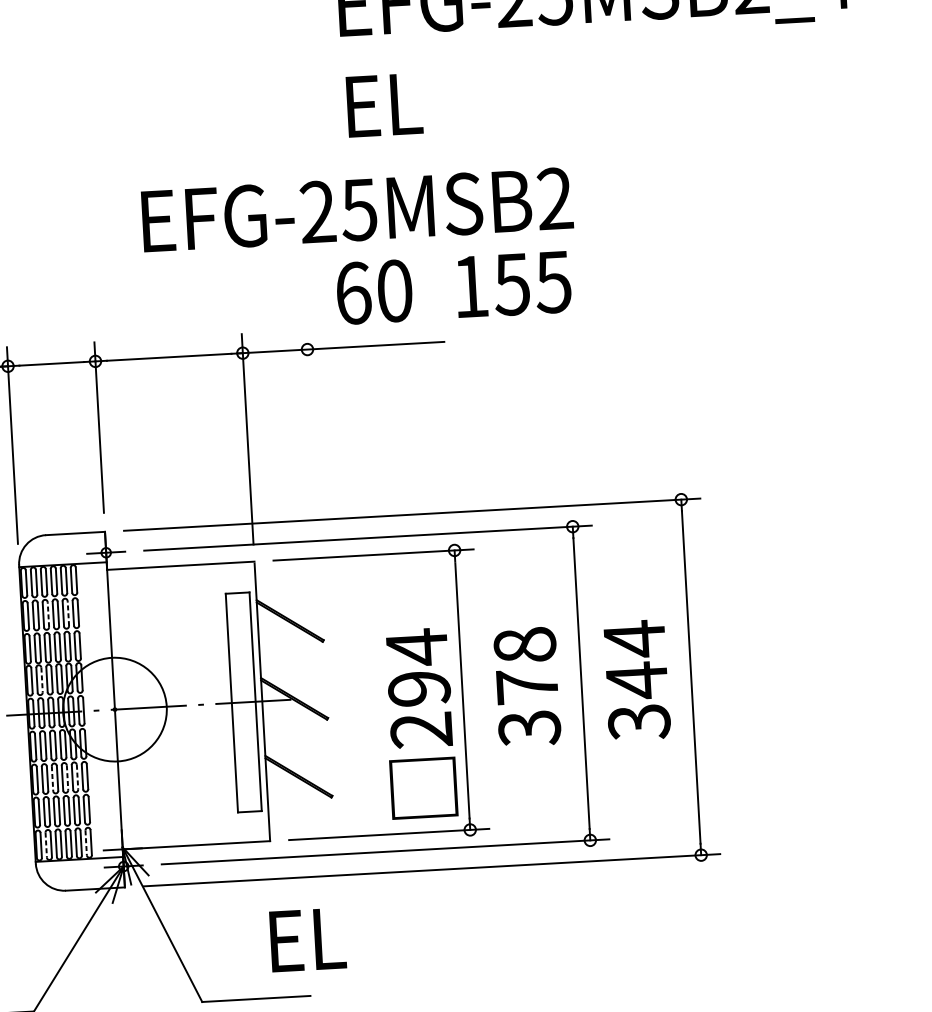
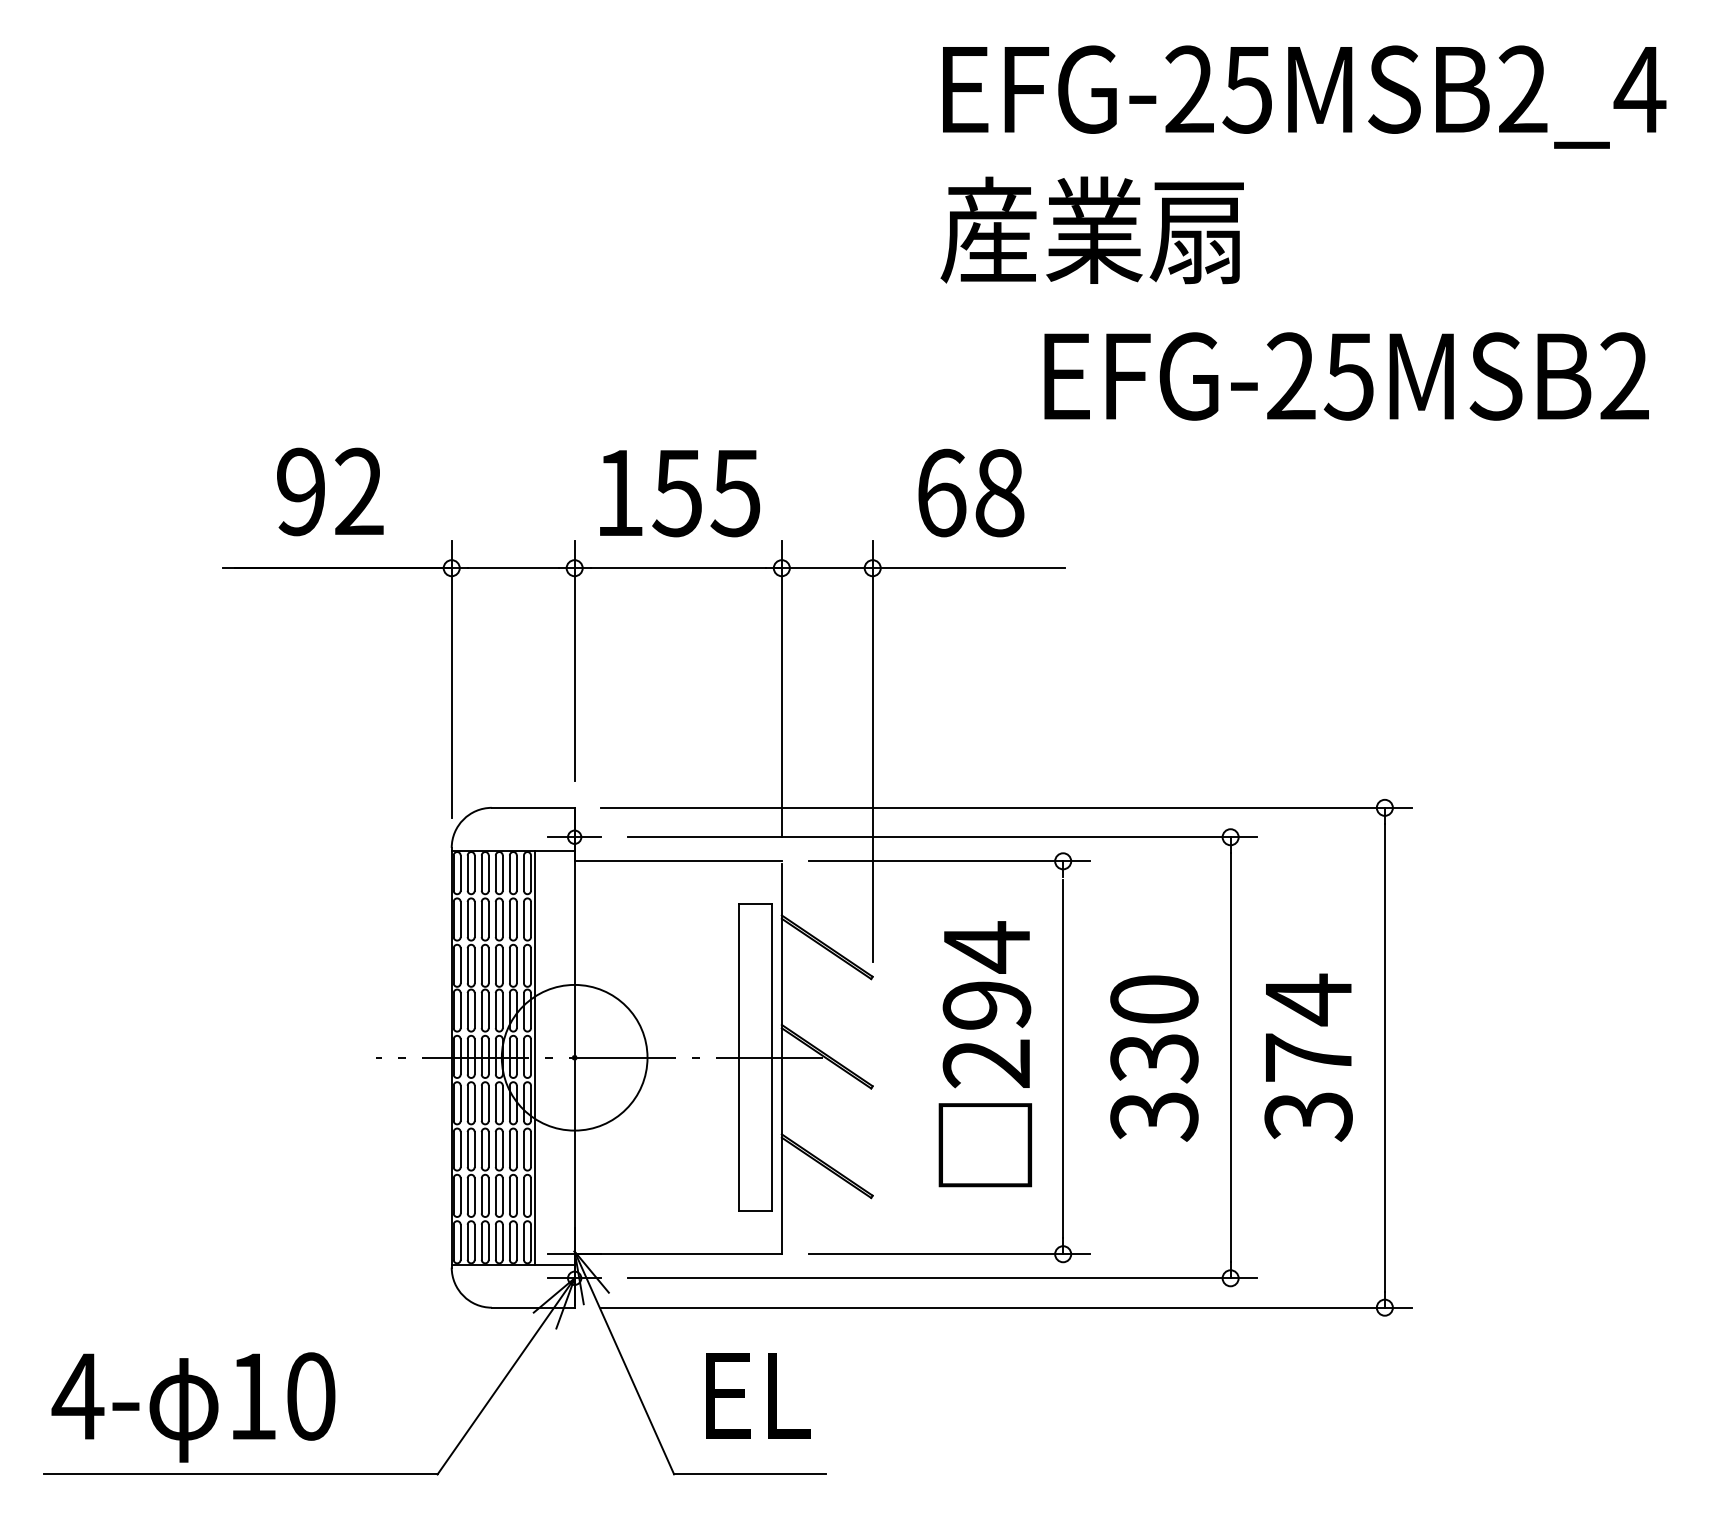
text: (449, 100) -> (1091, 230), EL -> 産業扇
text: (357, 209) -> (1346, 376), moved
text: (514, 284) -> (680, 493), moved
text: (394, 290) -> (999, 492), 60 -> 68
line: (314, 479) -> (872, 751), added
line: (68, 613) -> (516, 919), dashed -> solid
line: (48, 614) -> (488, 919), dashed -> solid
text: (526, 666) -> (1154, 1029), 378 -> 330
line: (41, 679) -> (474, 1010), dashed -> solid
text: (636, 680) -> (1308, 1057), 344 -> 374
line: (86, 711) -> (534, 1057), added
text: (419, 723) -> (984, 1054), moved
line: (67, 777) -> (502, 1149), dashed -> solid
line: (77, 777) -> (516, 1149), dashed -> solid
line: (52, 778) -> (481, 1149), dashed -> solid
line: (85, 843) -> (523, 1242), dashed -> solid
line: (46, 845) -> (467, 1242), dashed -> solid
text: (308, 939) -> (758, 1395), moved

